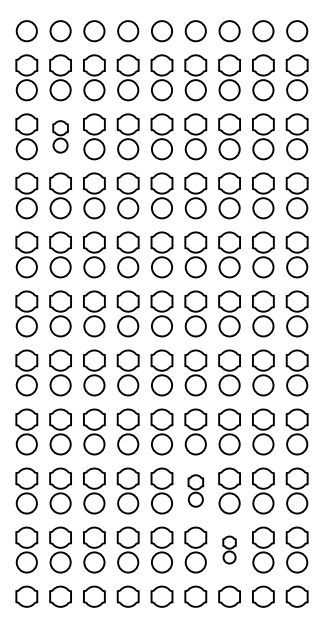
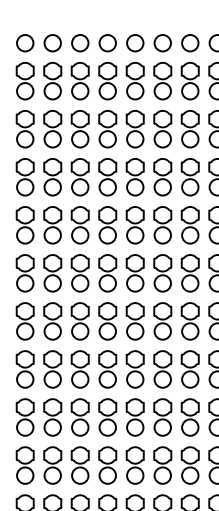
part: (60, 136) -> (52, 128), size x1.43
part: (195, 490) -> (162, 417), size x1.43
part: (229, 549) -> (190, 465), size x1.67

